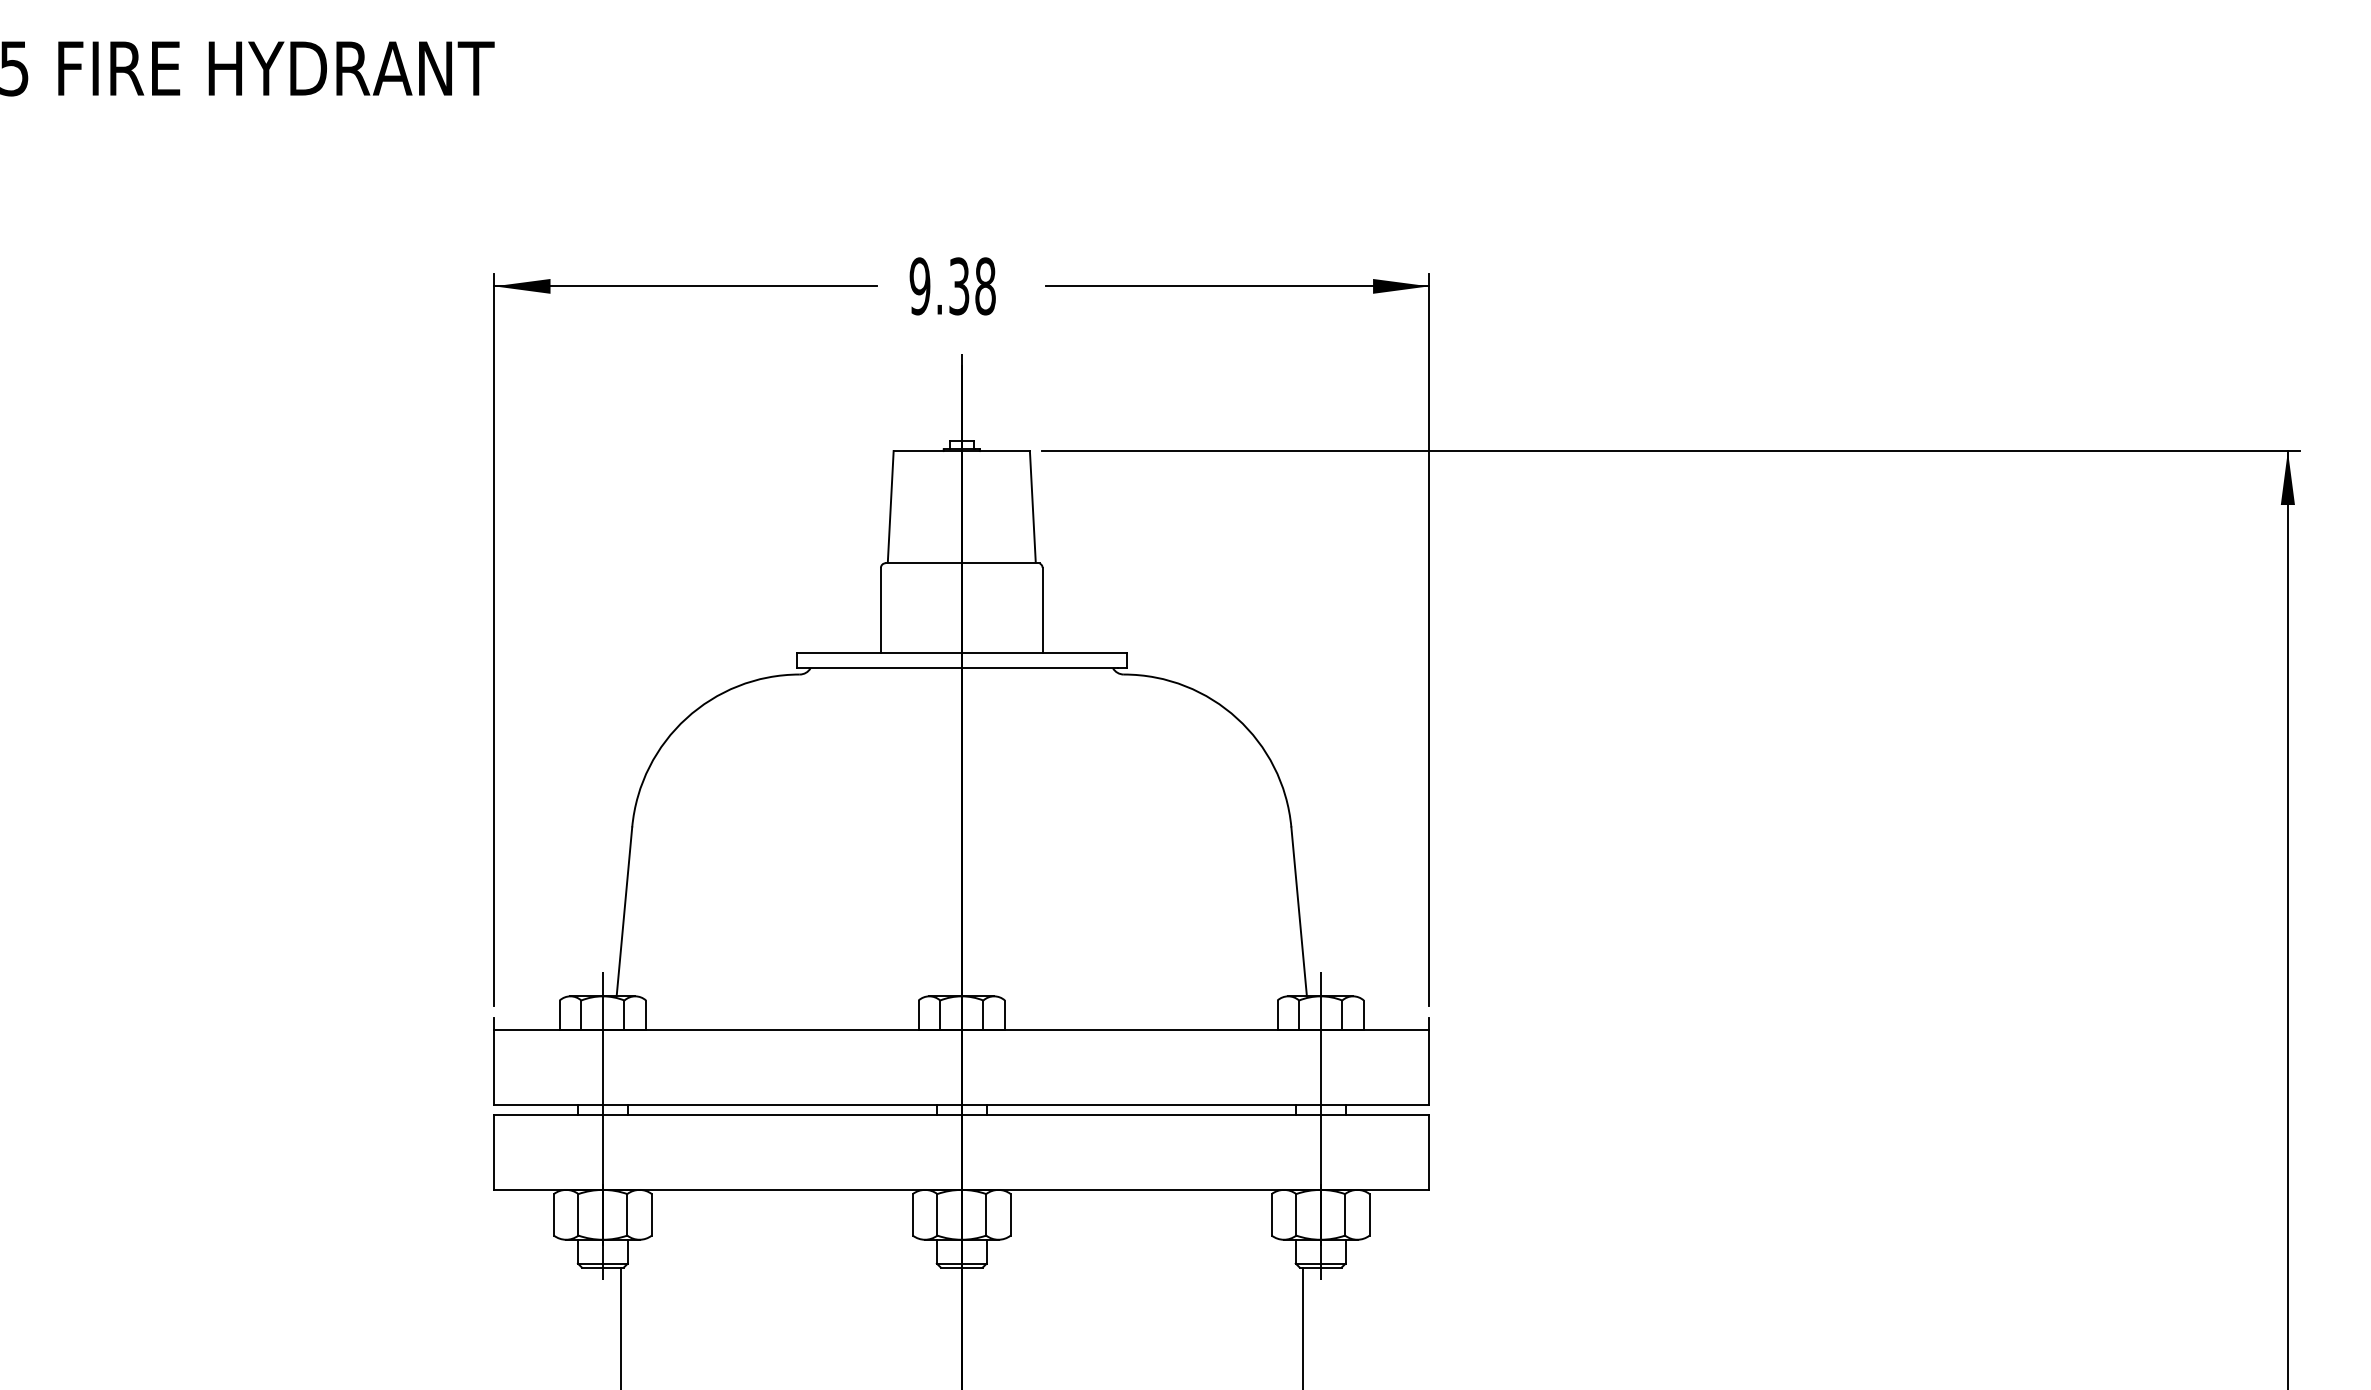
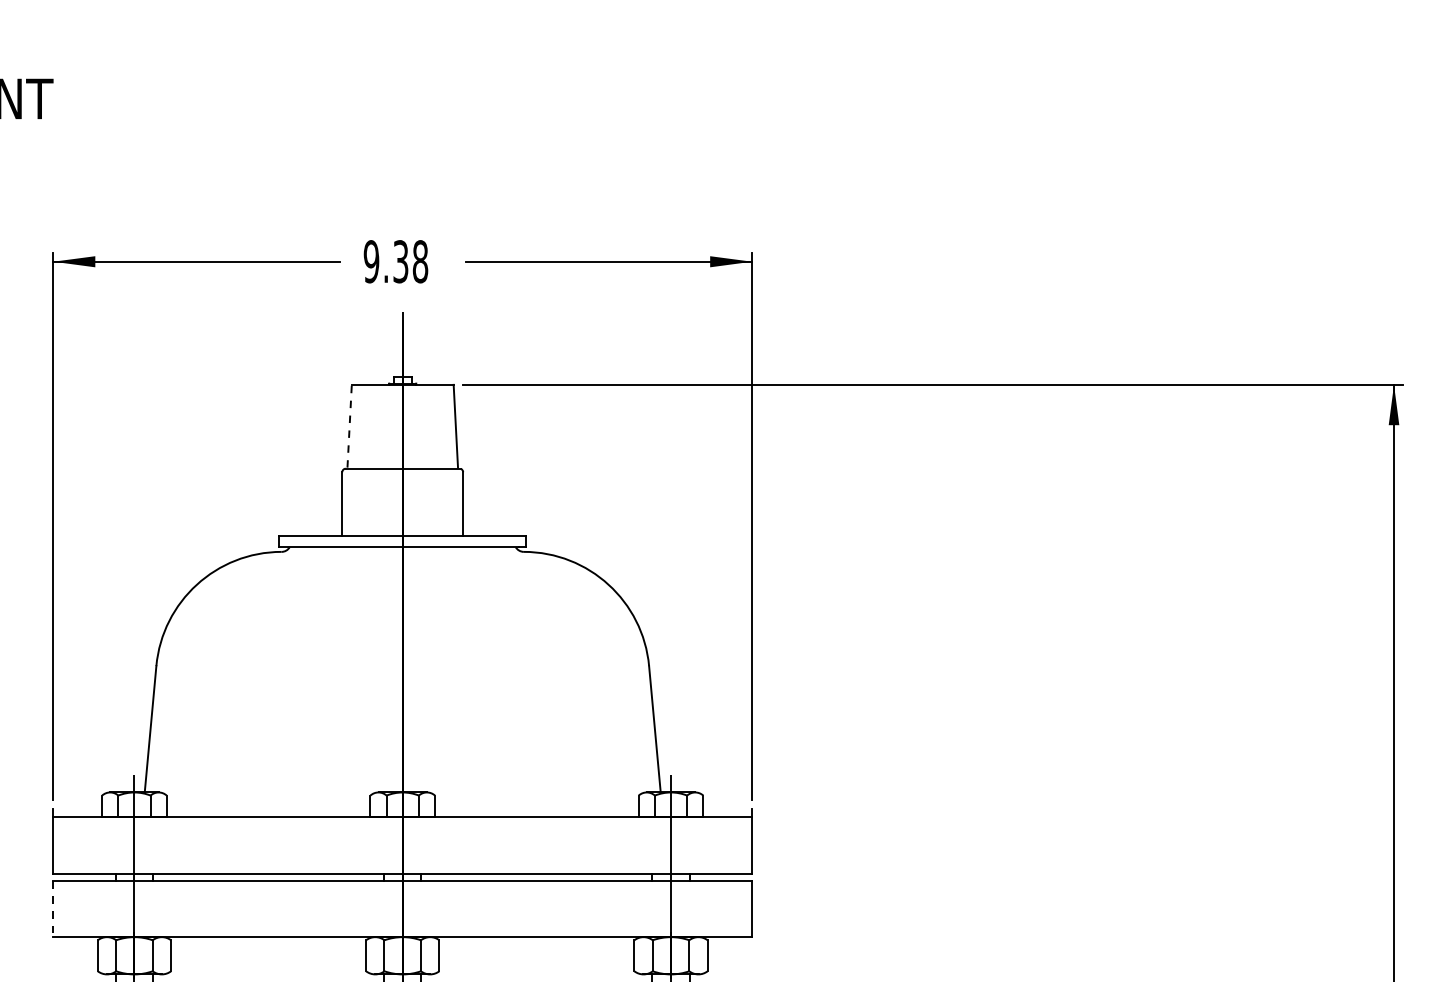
line: (890, 505) -> (349, 425), solid -> dashed
line: (494, 1153) -> (53, 909), solid -> dashed

